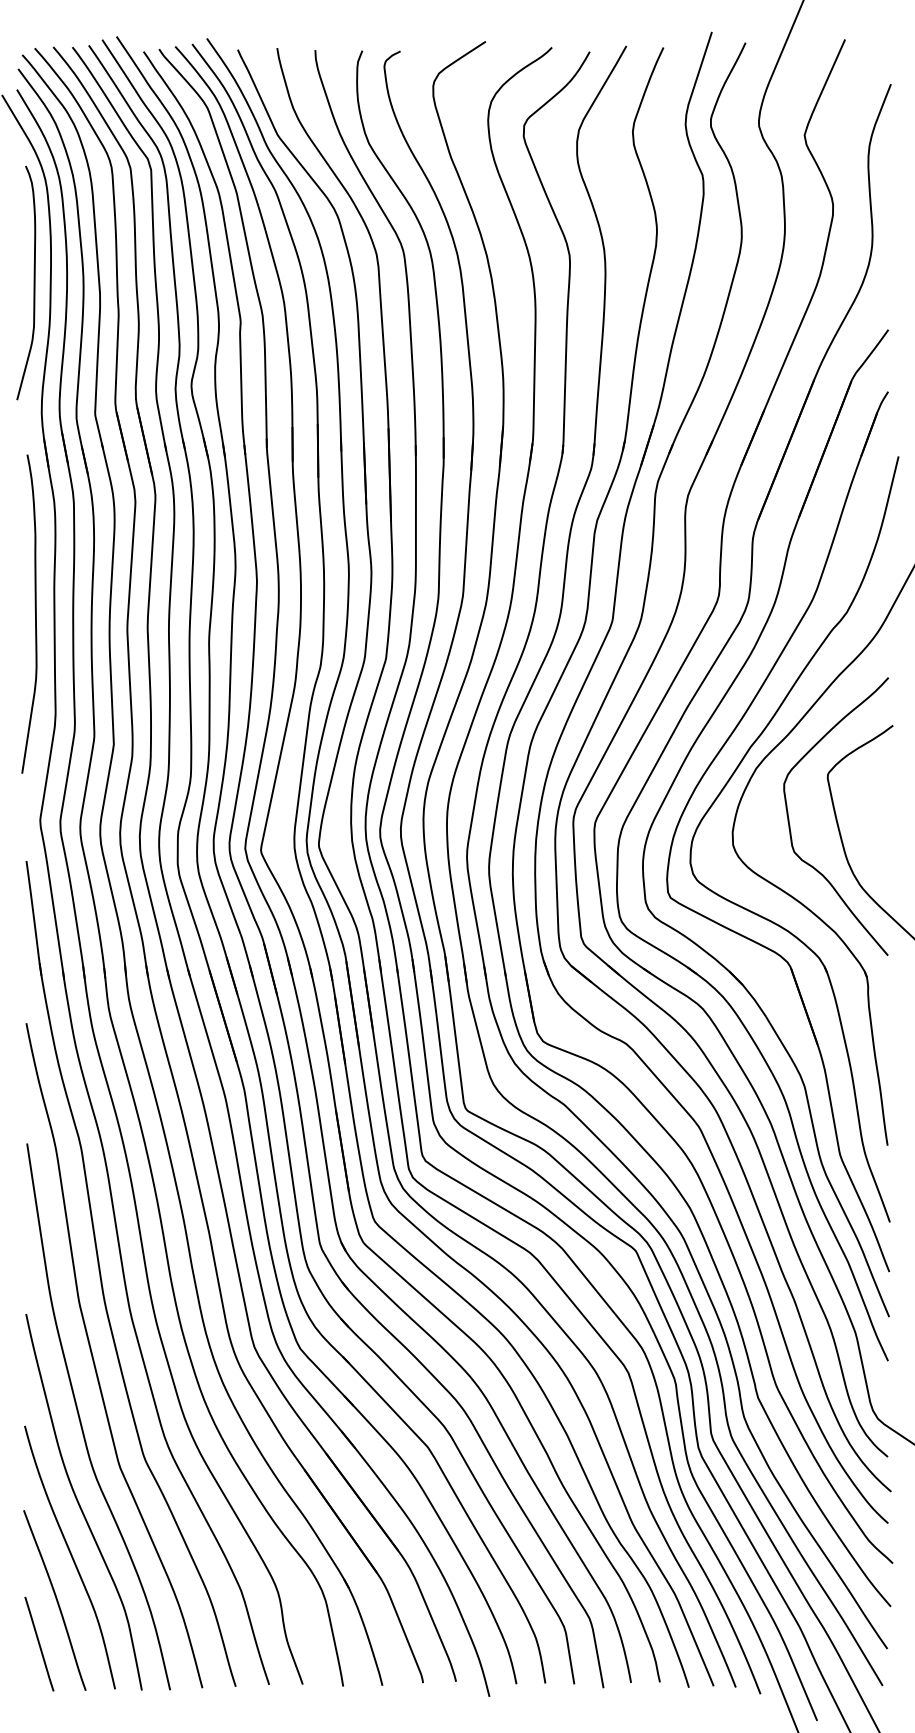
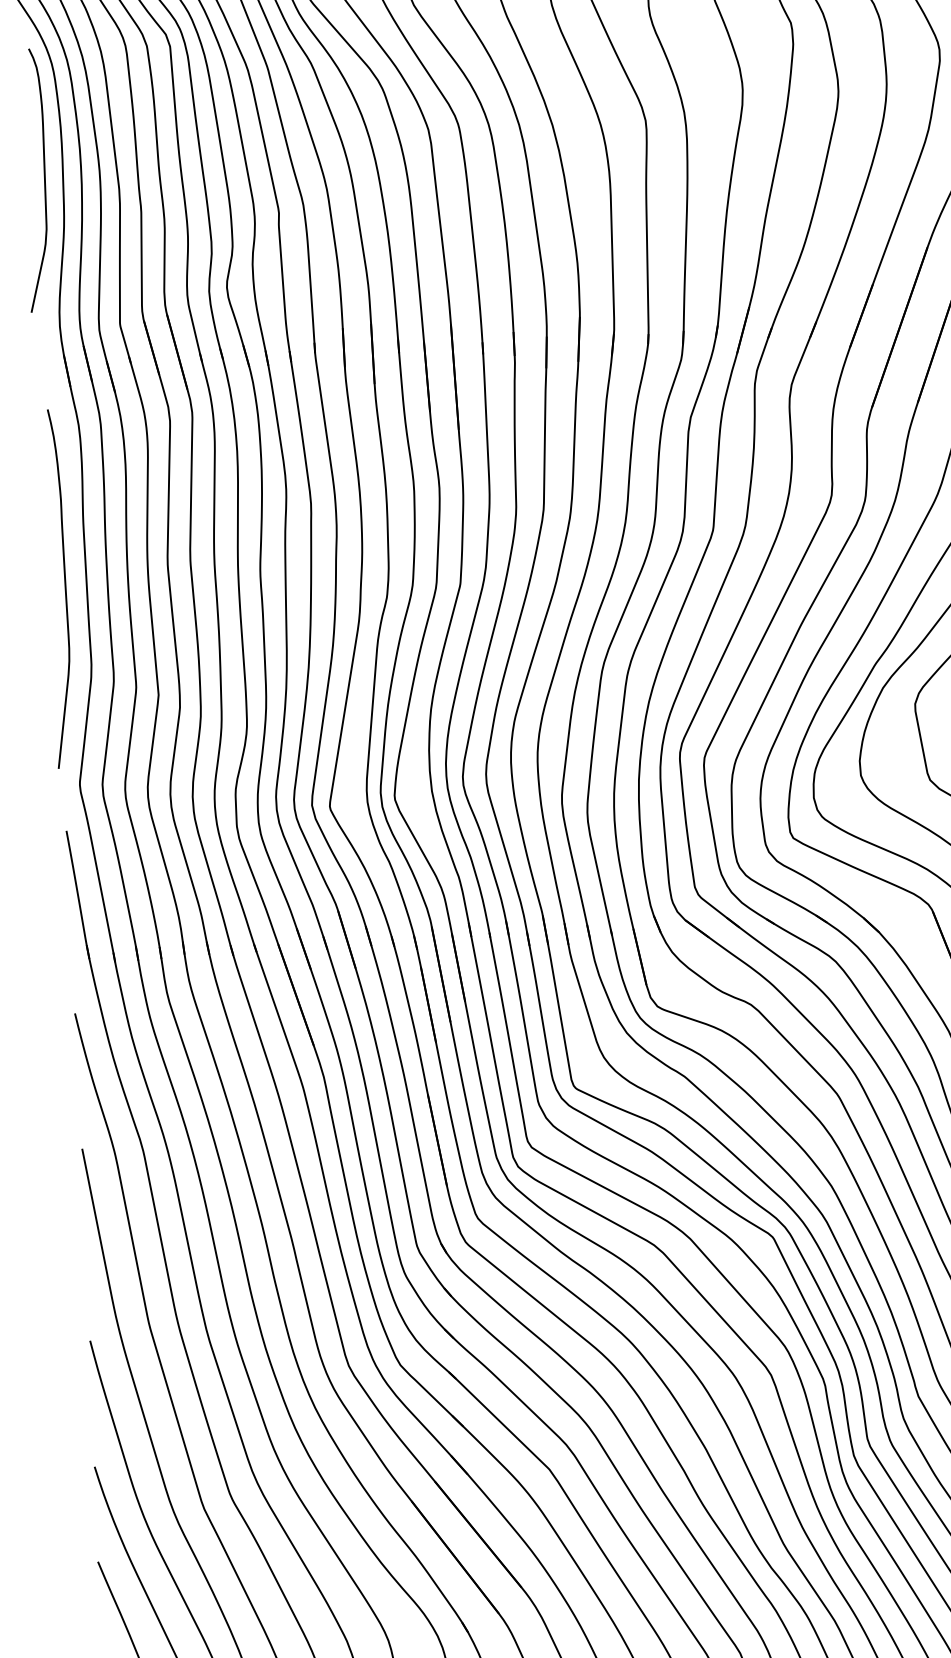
curve: (35, 613) -> (65, 587), moved

